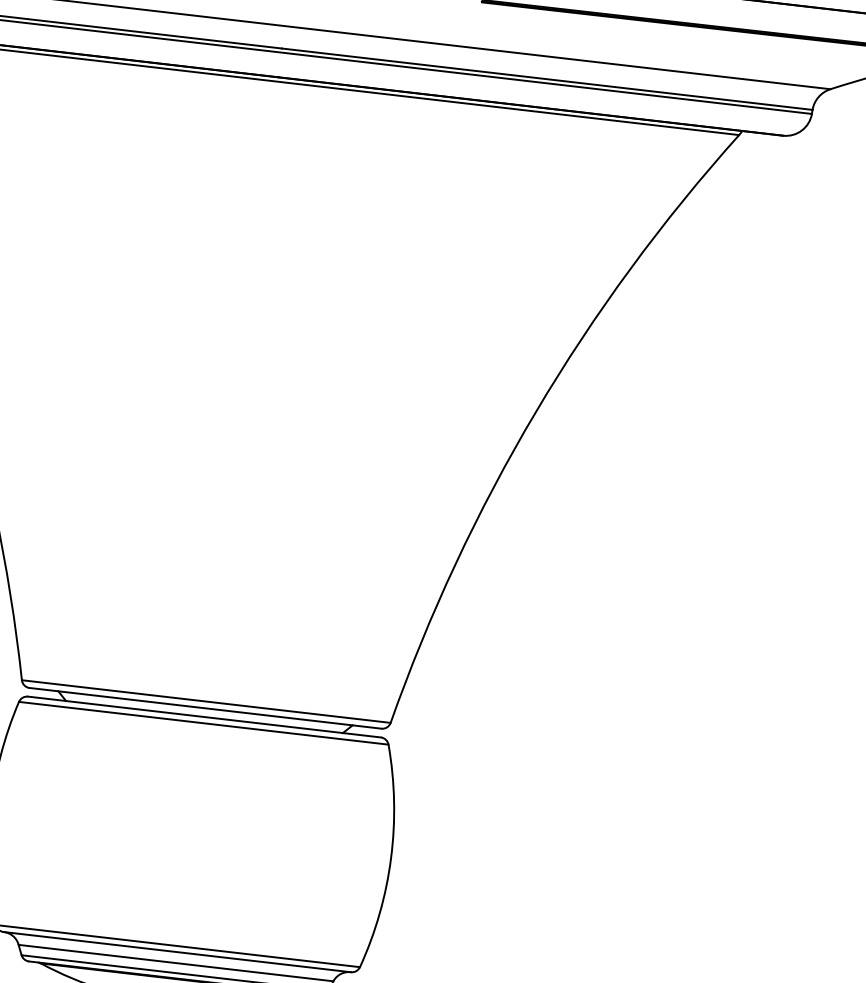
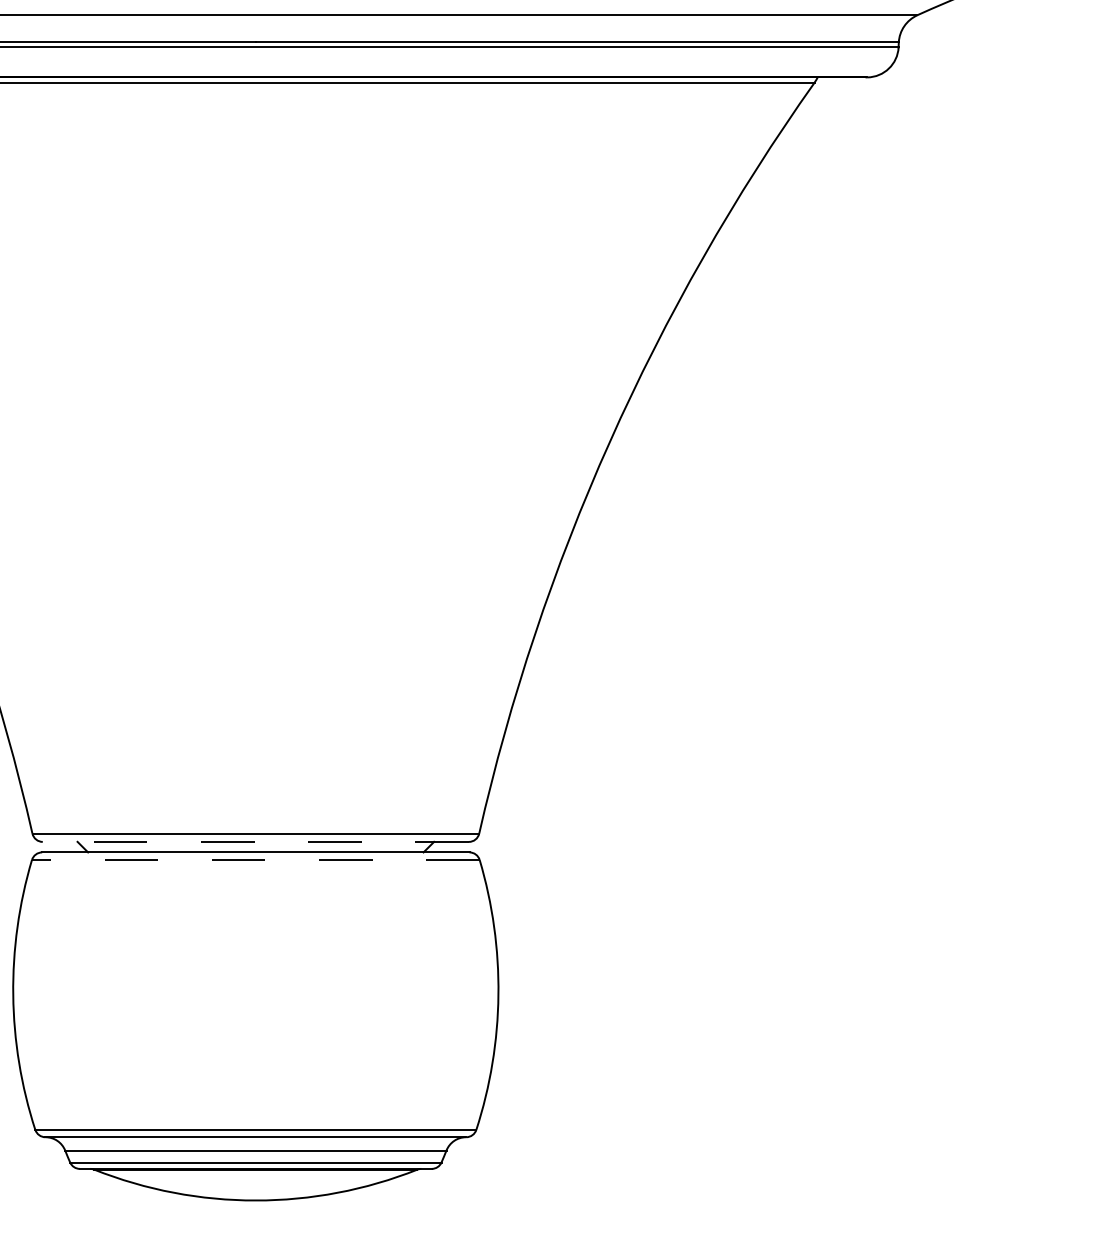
line: (205, 707) -> (255, 841), solid -> dashed
line: (203, 722) -> (255, 859), solid -> dashed

